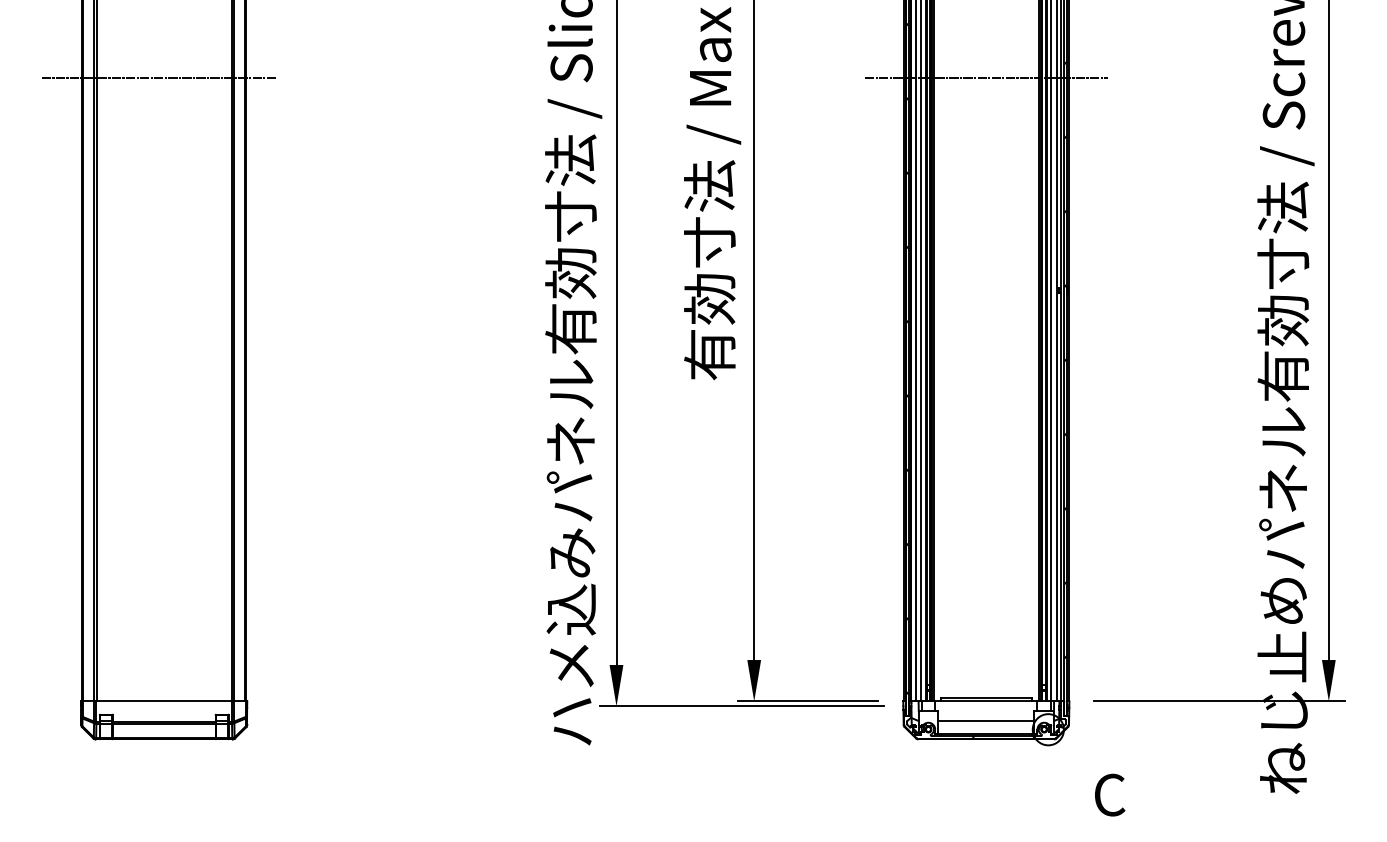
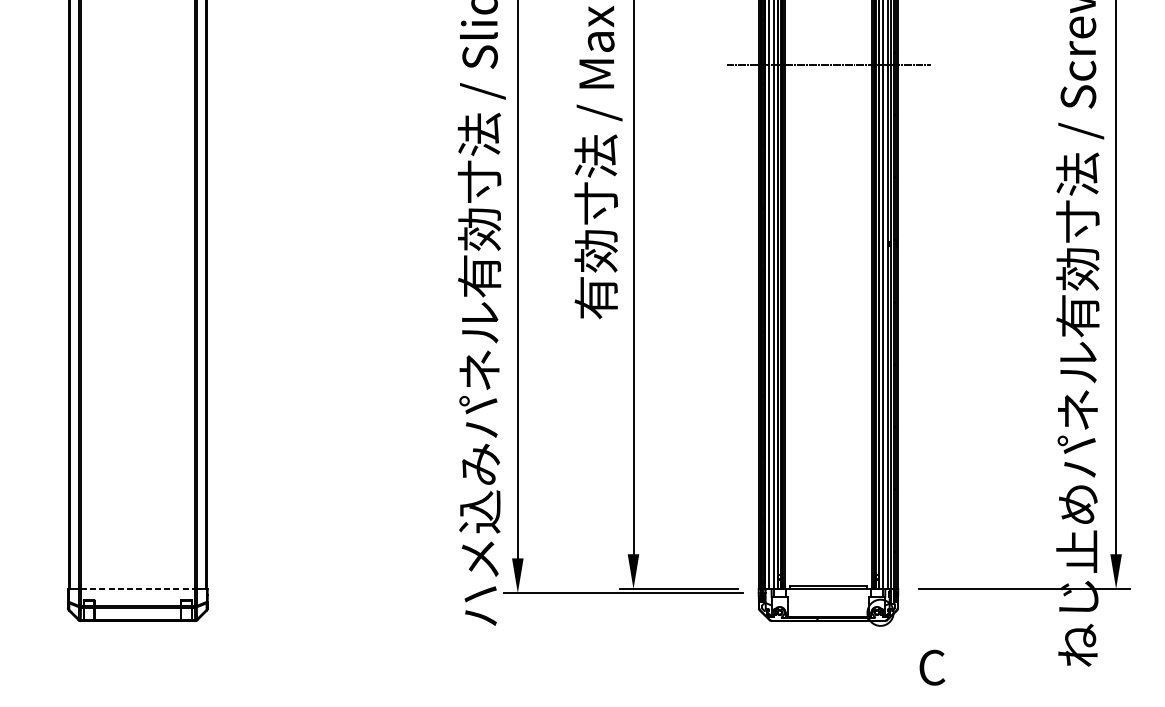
line: (158, 77) -> (133, 64), removed
line: (164, 701) -> (138, 589), solid -> dashed
line: (986, 721) -> (828, 605), removed

